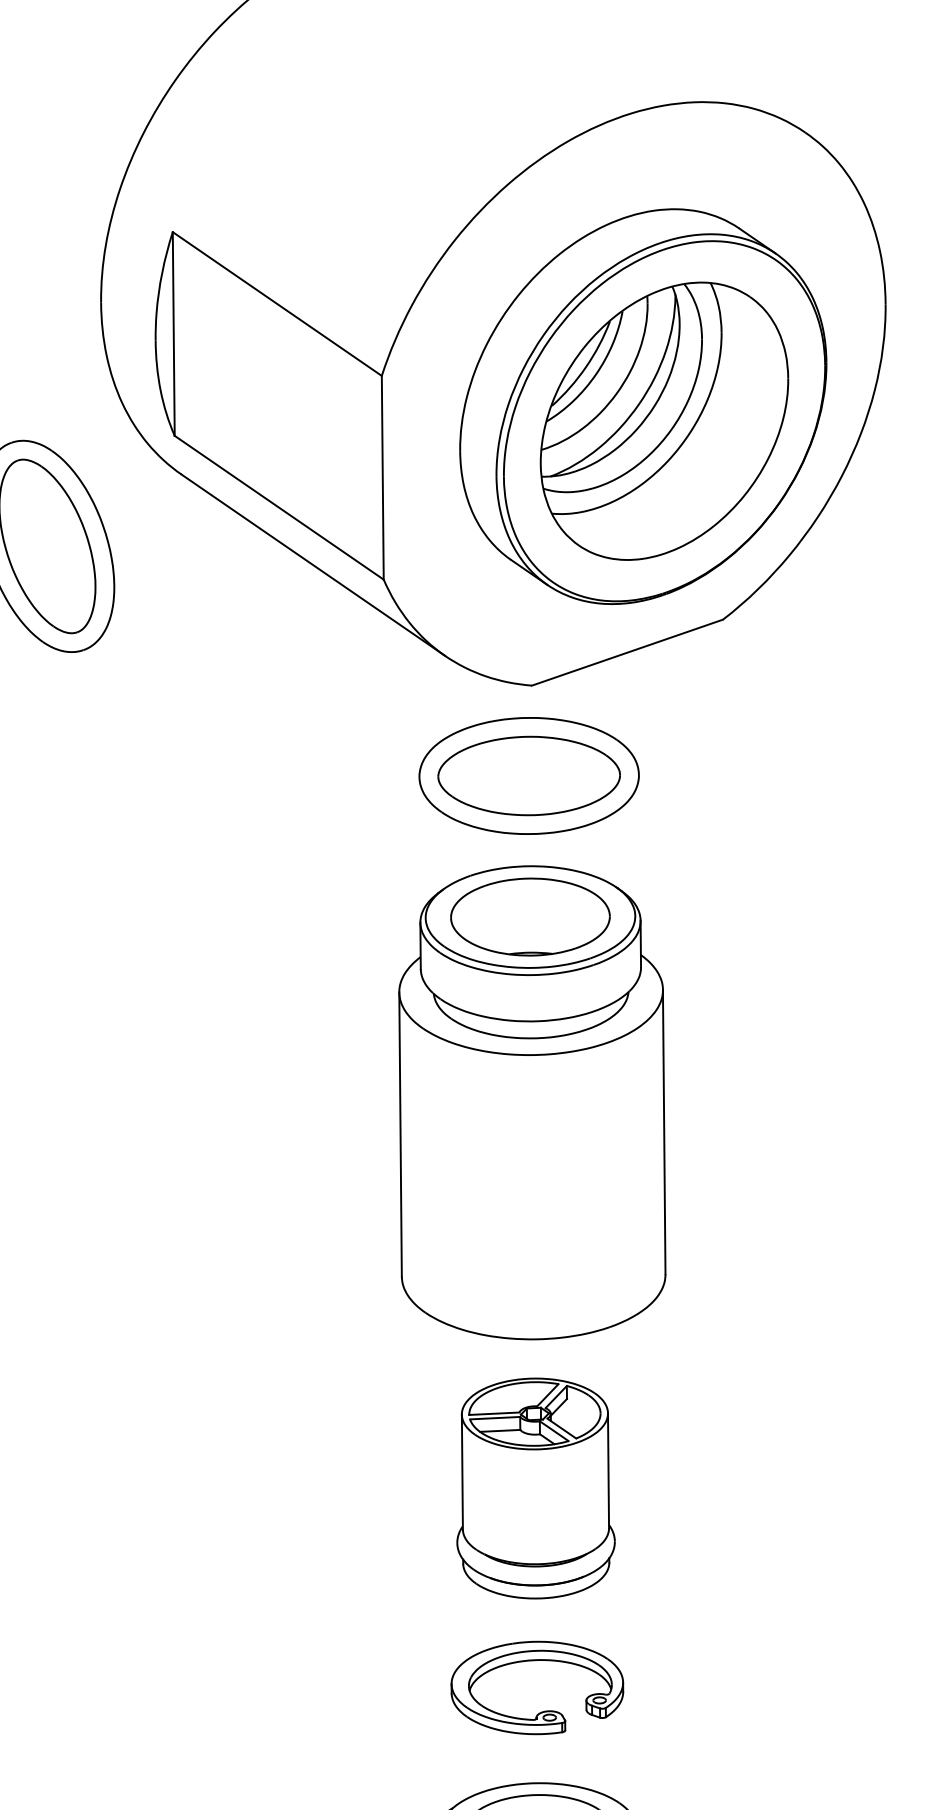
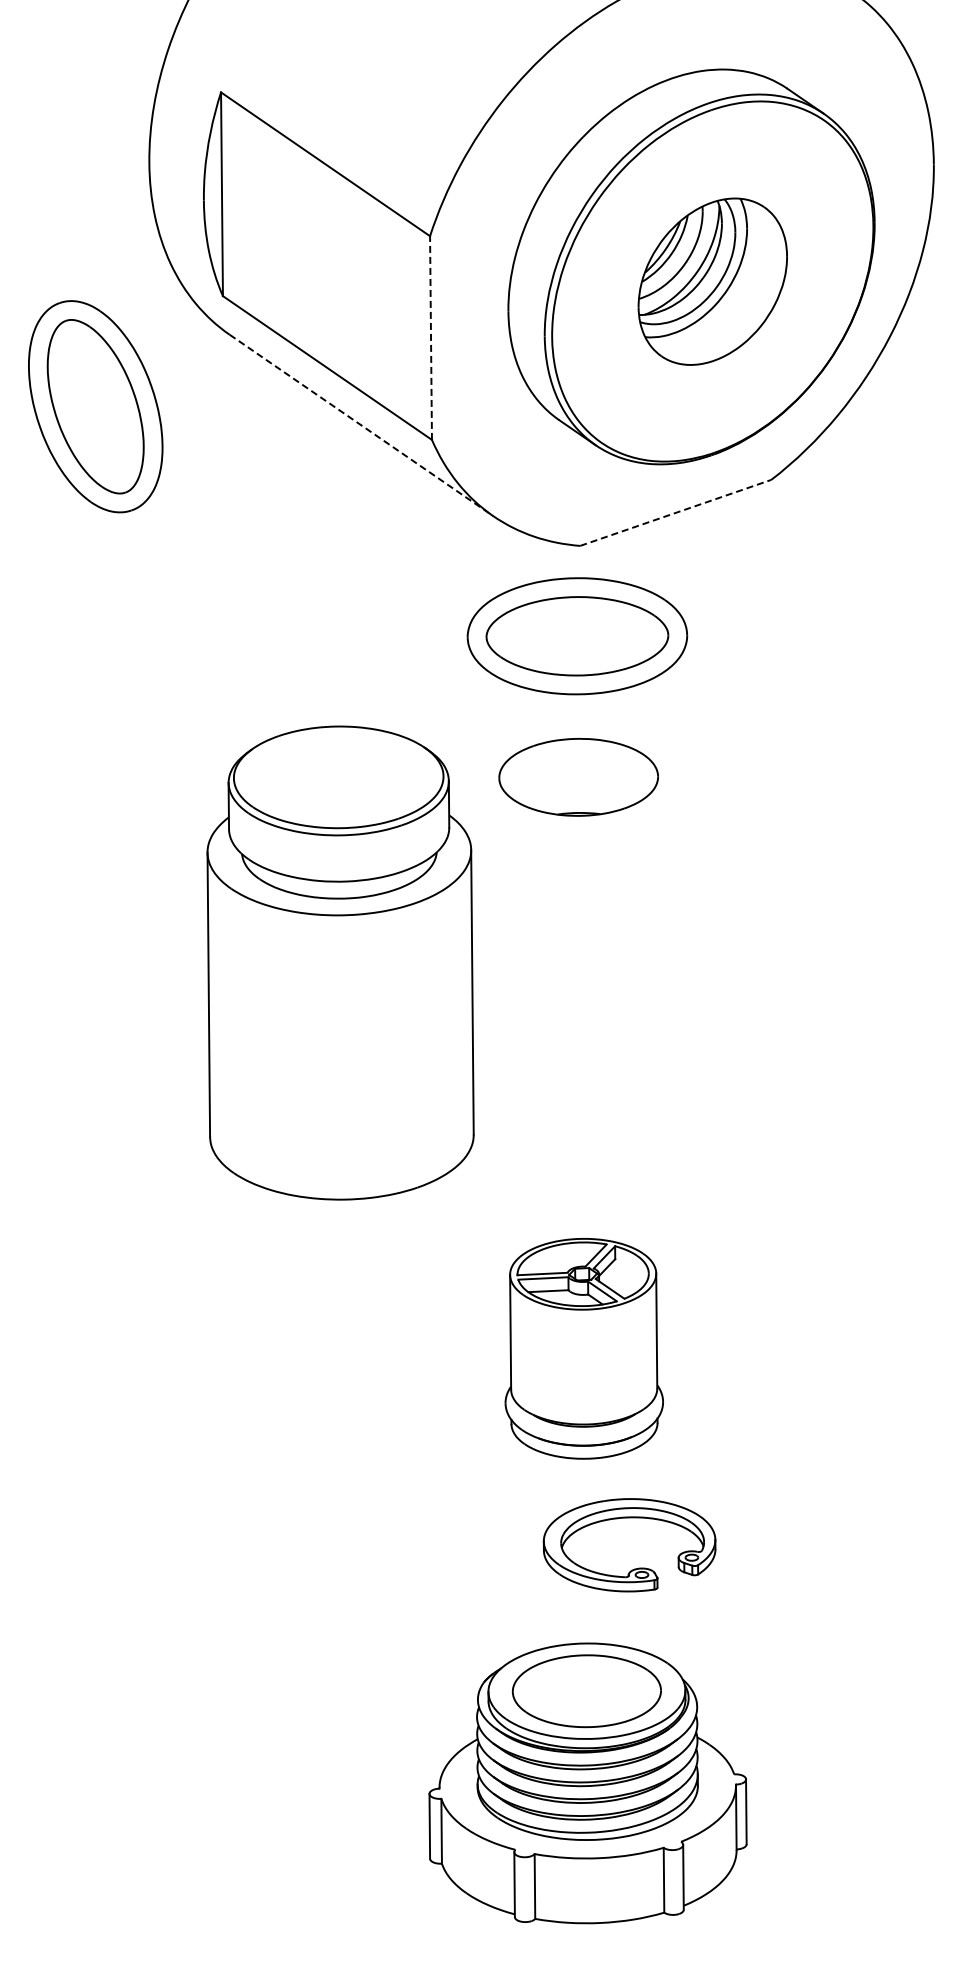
part: (664, 421) -> (712, 281), size x0.6
line: (383, 478) -> (431, 338), solid -> dashed
line: (313, 565) -> (361, 425), solid -> dashed
line: (628, 652) -> (676, 512), solid -> dashed
part: (532, 1102) -> (340, 962), moved
part: (542, 1711) -> (634, 1568), moved

